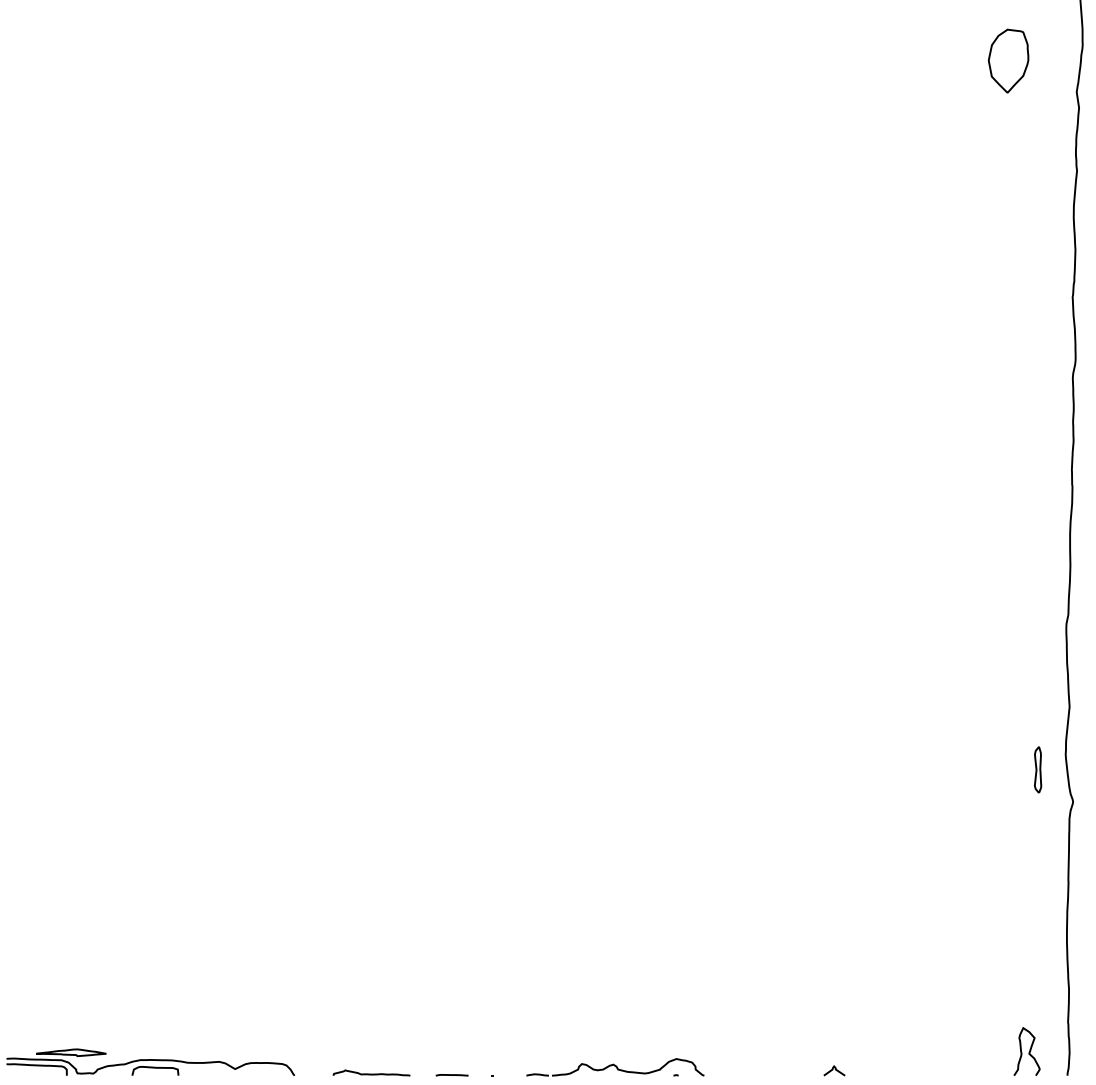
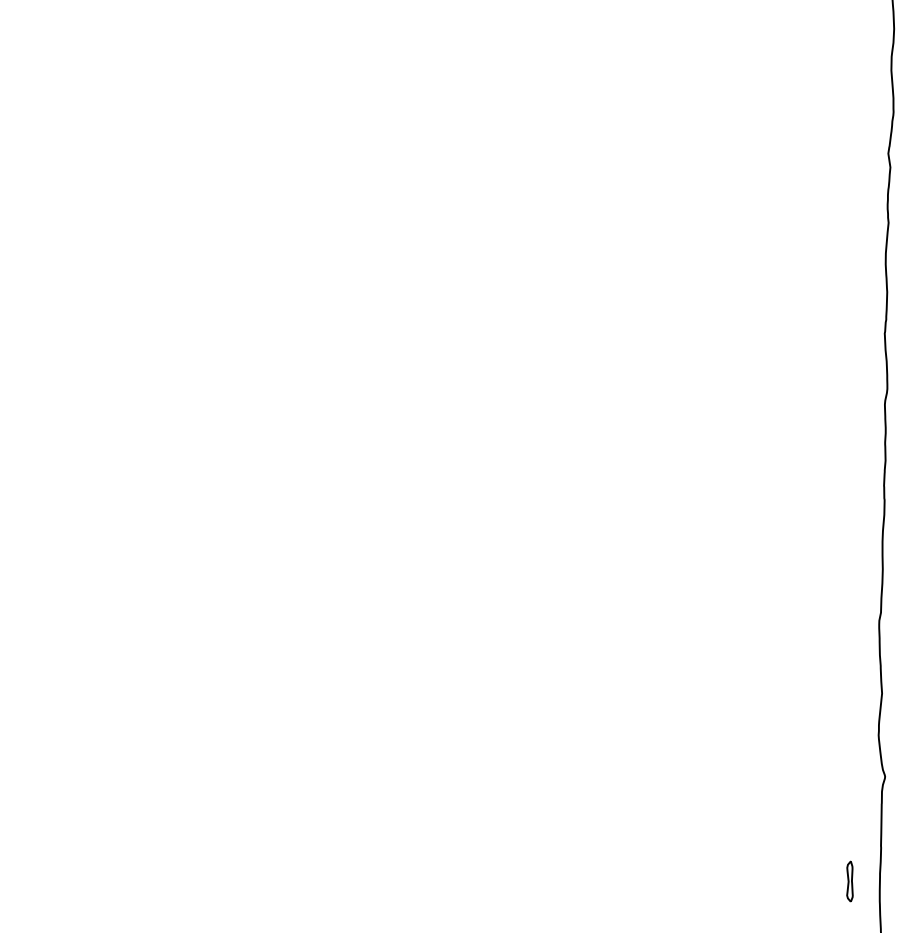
part: (1008, 60) -> (828, 125), removed
part: (1038, 769) -> (850, 881), moved

